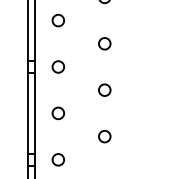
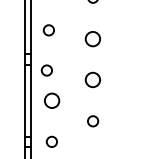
circle: (57, 20) -> (48, 30), moved
circle: (105, 43) -> (93, 38), size x1.4
circle: (57, 66) -> (46, 70), moved
circle: (105, 90) -> (93, 80), size x1.4
circle: (57, 113) -> (51, 100), size x1.4

